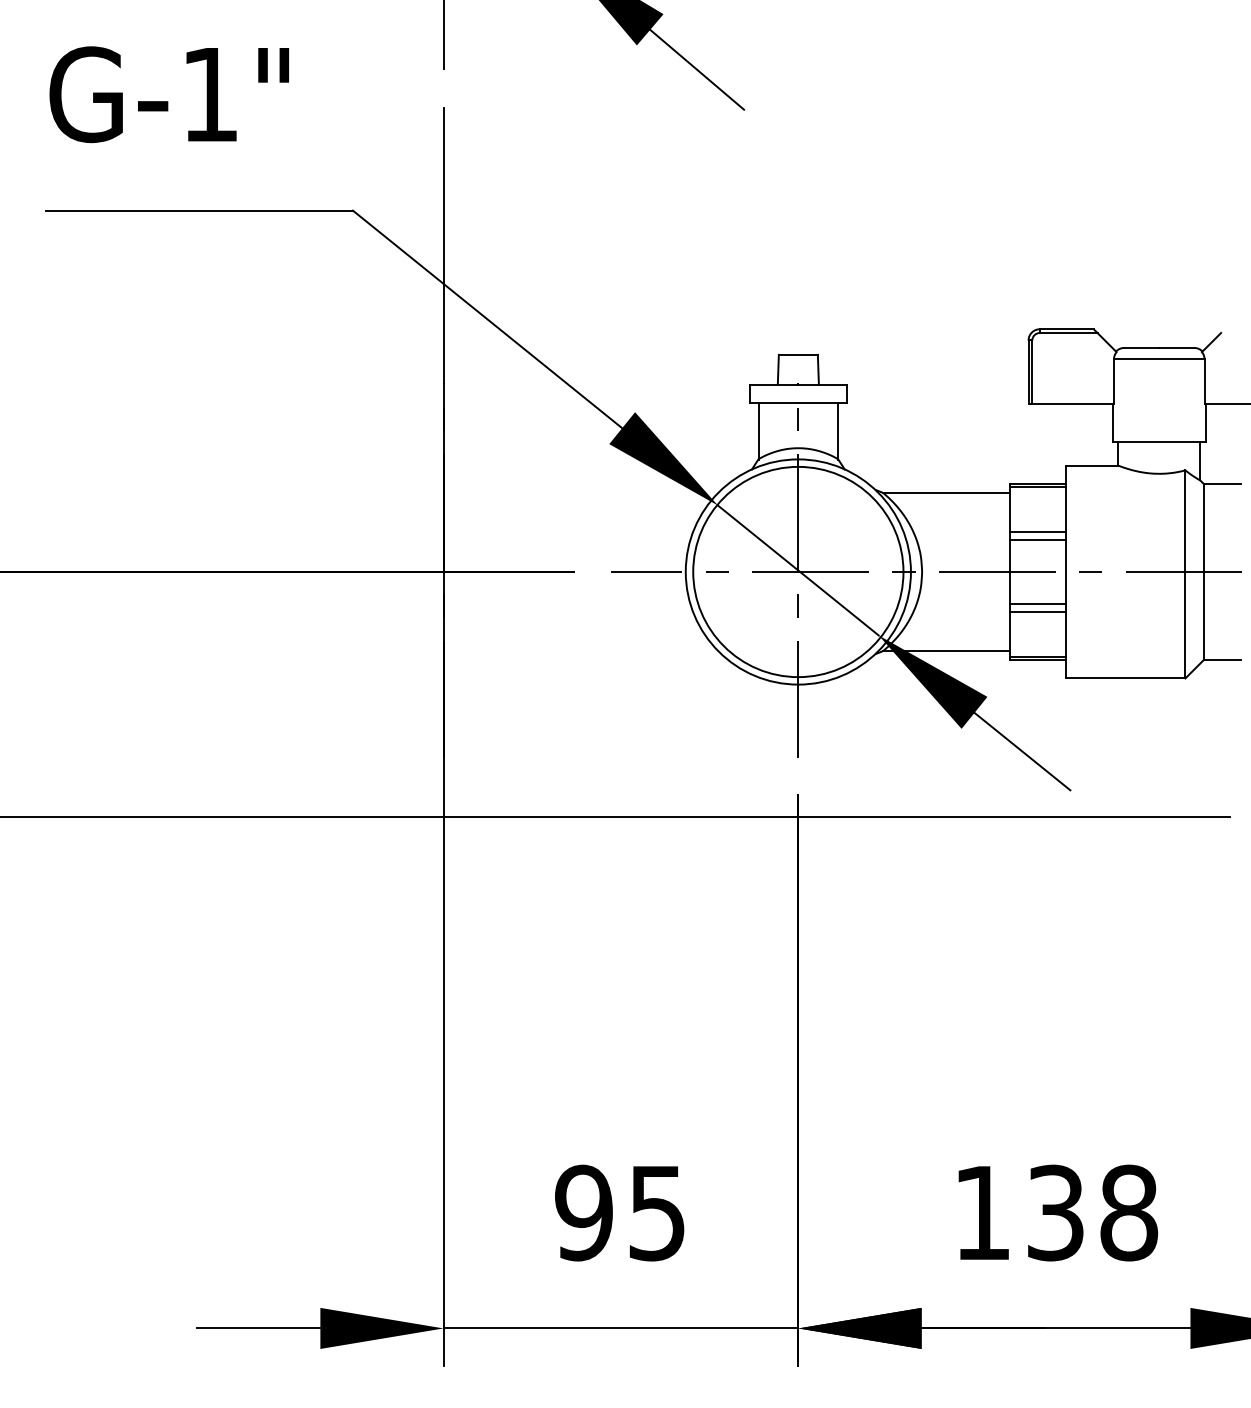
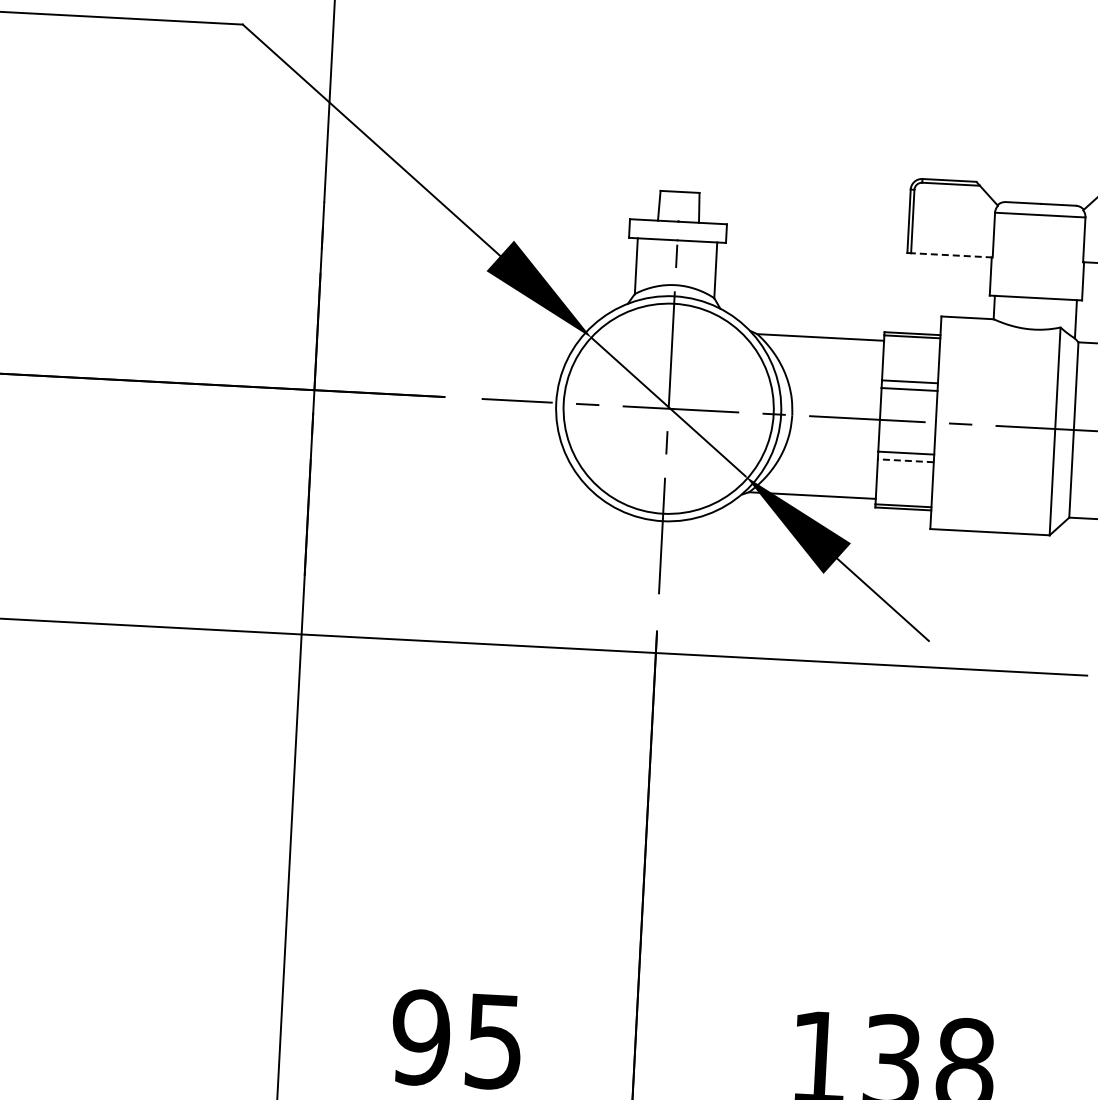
line: (1073, 403) -> (952, 254), solid -> dashed
line: (1037, 611) -> (905, 460), solid -> dashed

